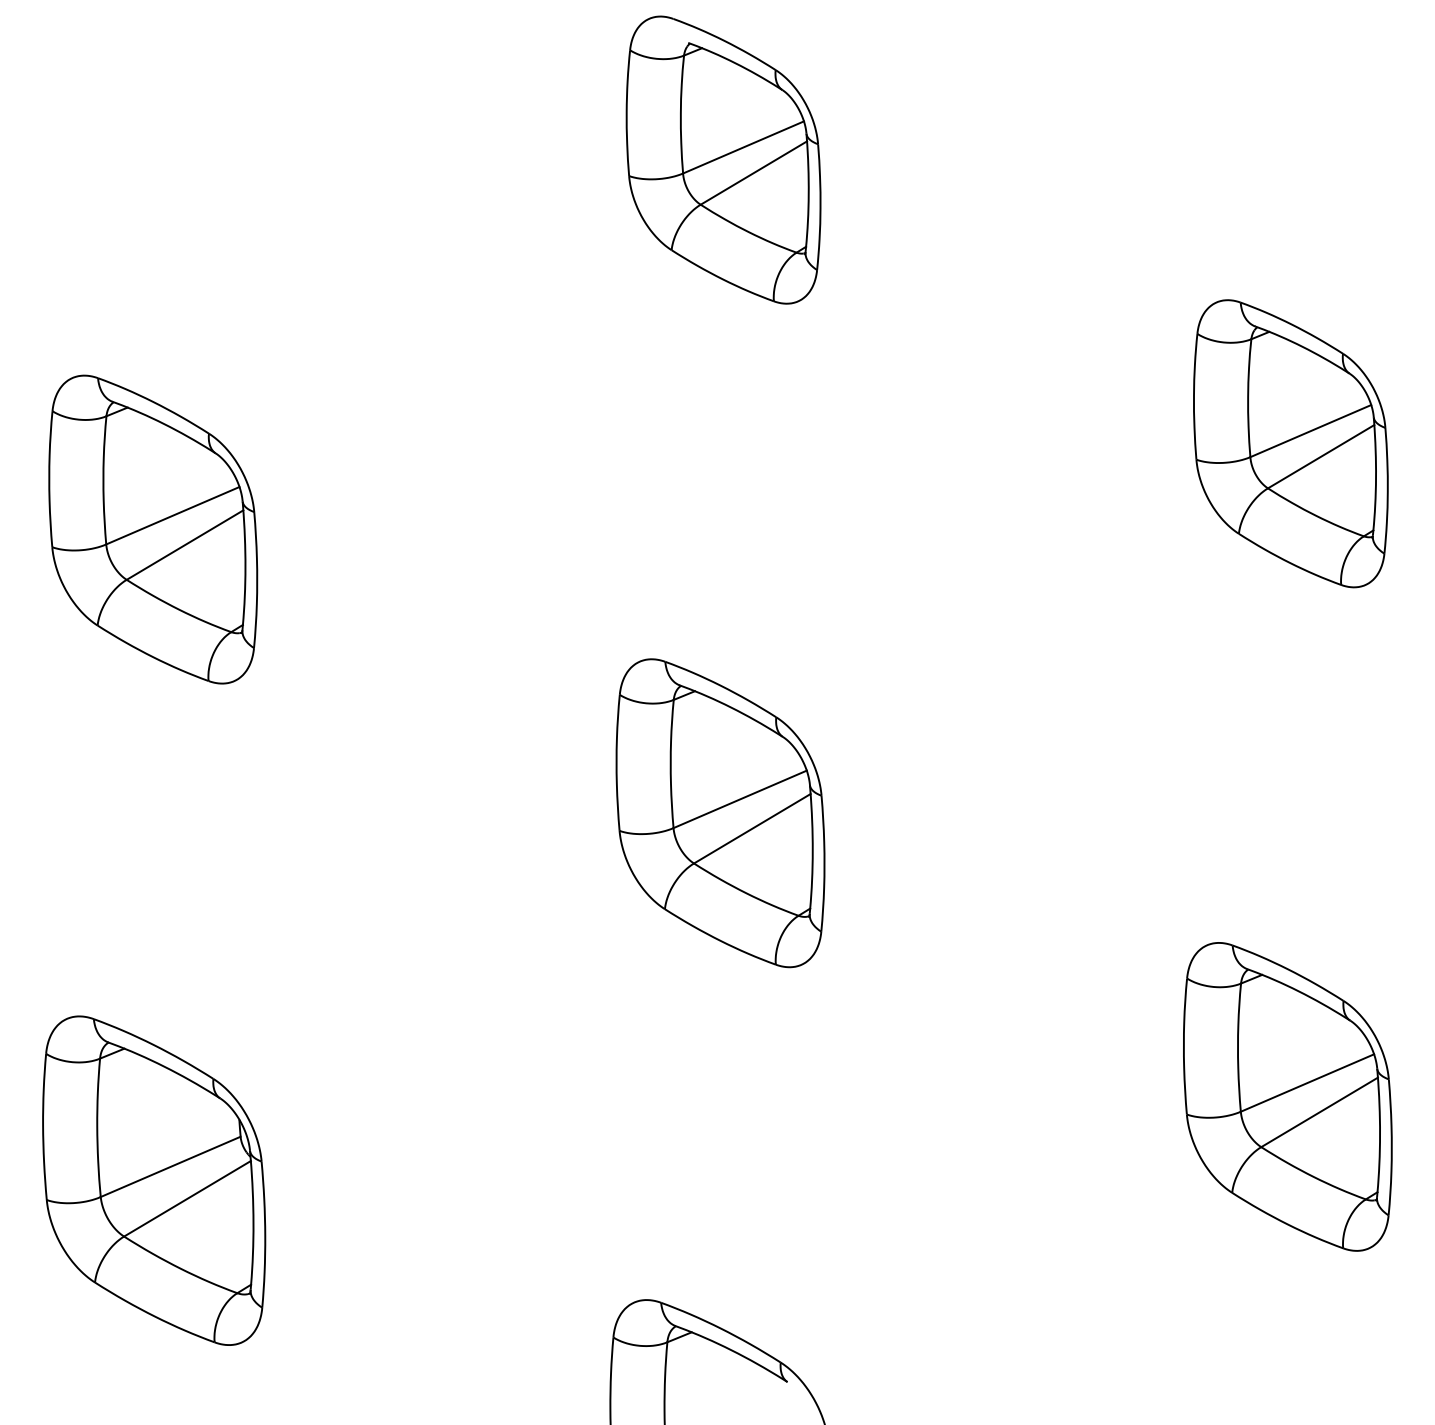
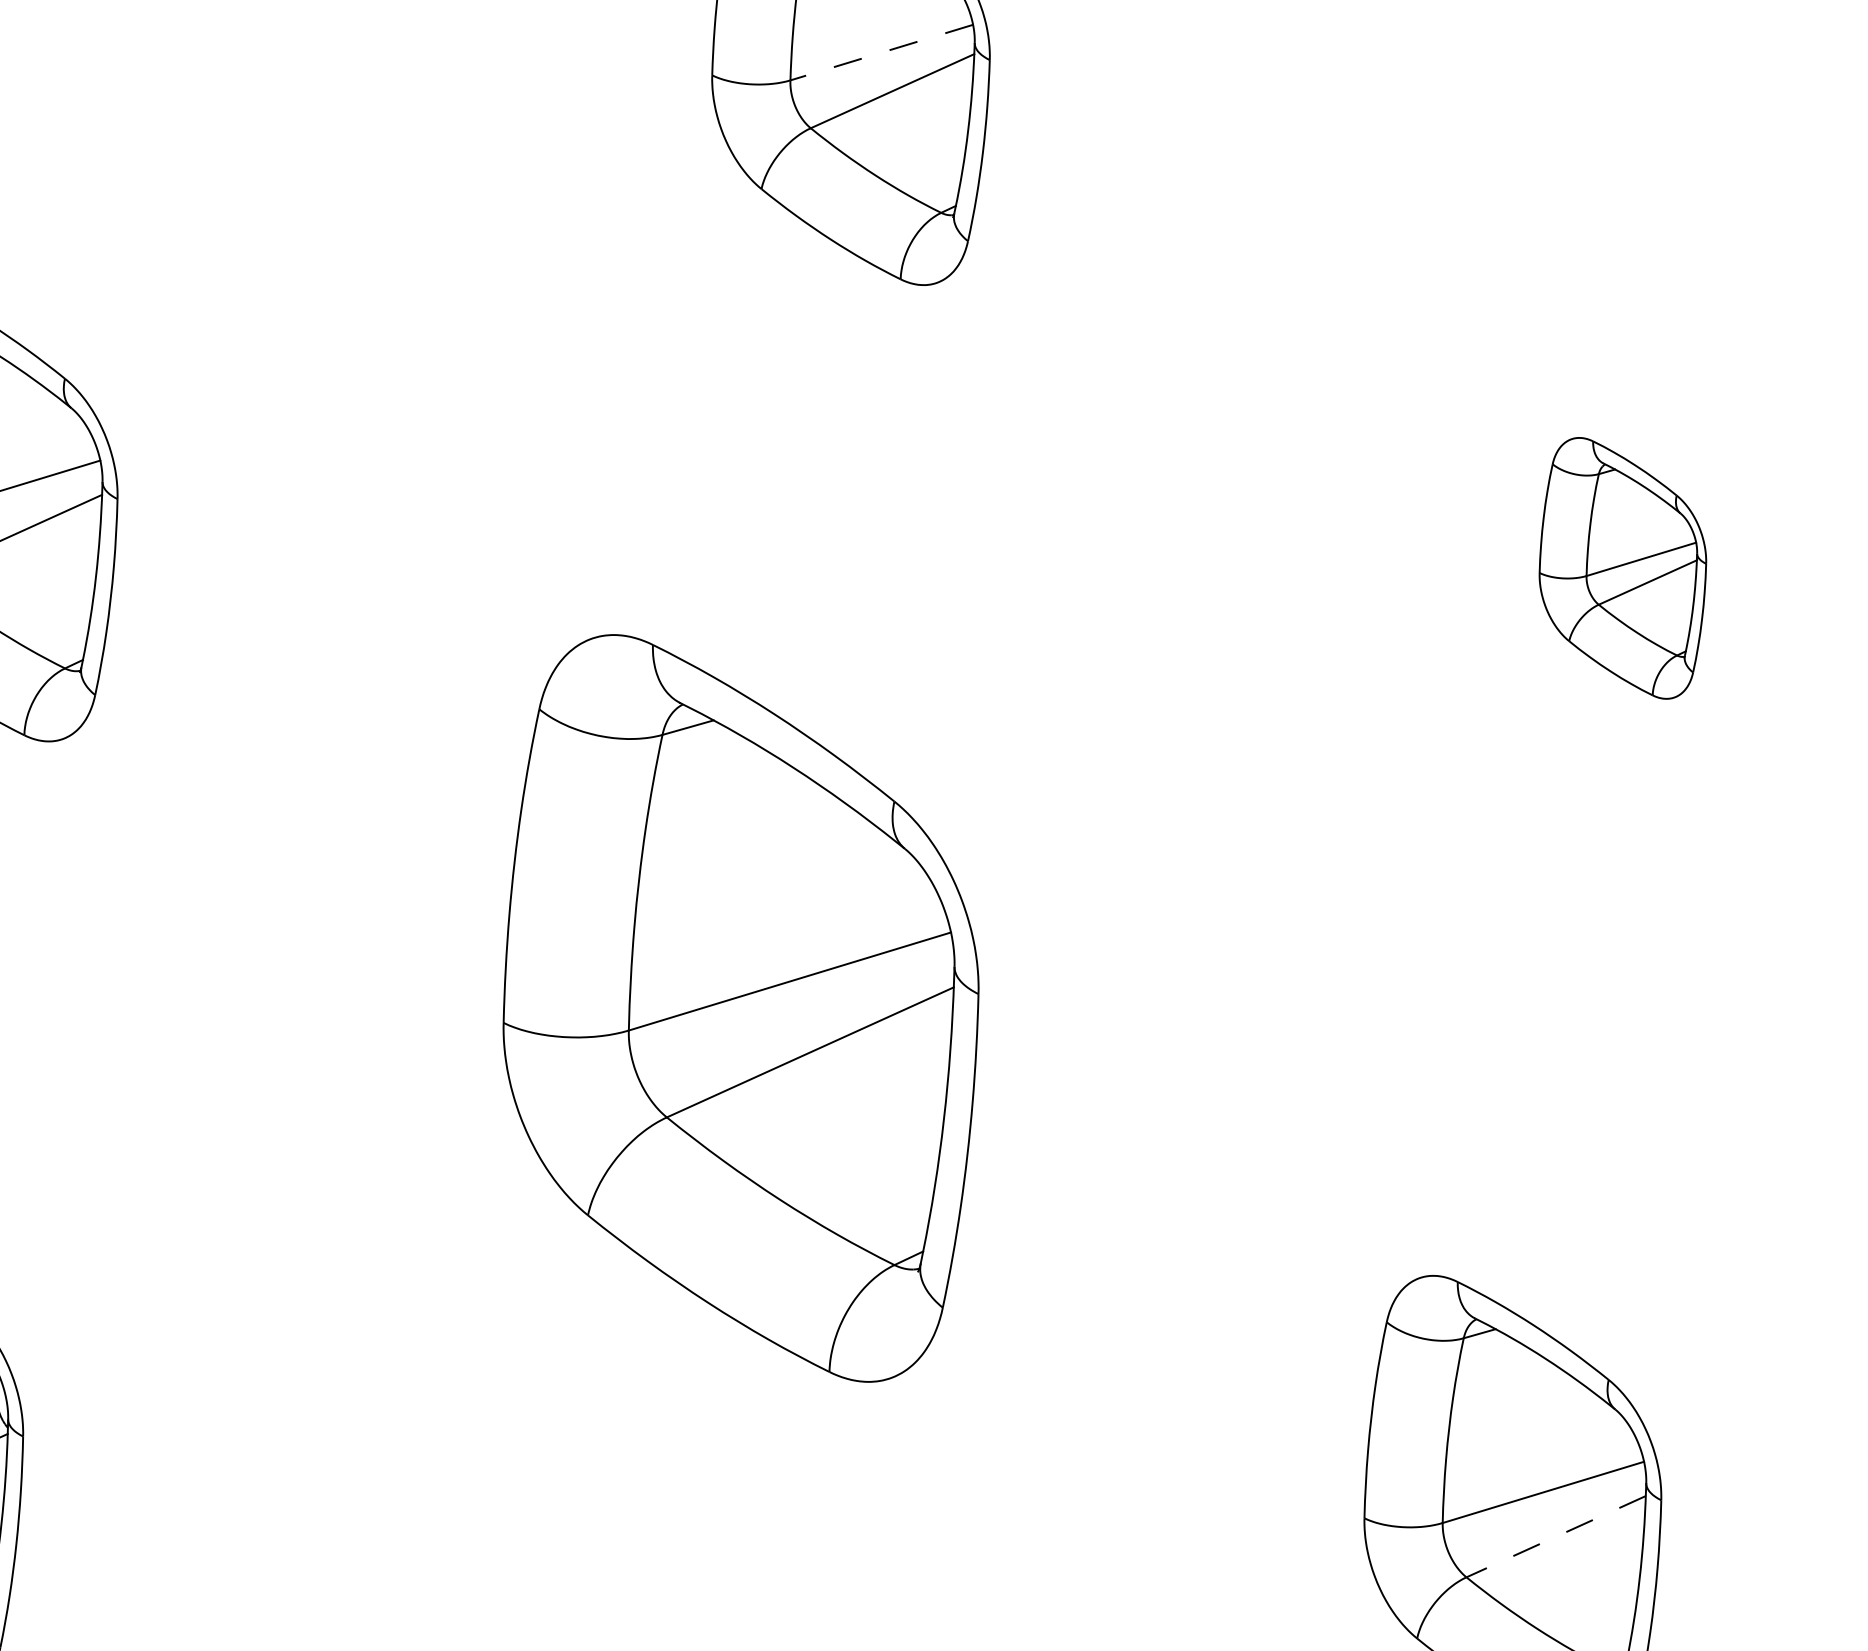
line: (743, 147) -> (881, 52), solid -> dashed
part: (1290, 443) -> (1622, 567), size x0.6
part: (720, 813) -> (740, 1008), size x1.6
line: (1319, 1112) -> (1555, 1536), solid -> dashed

